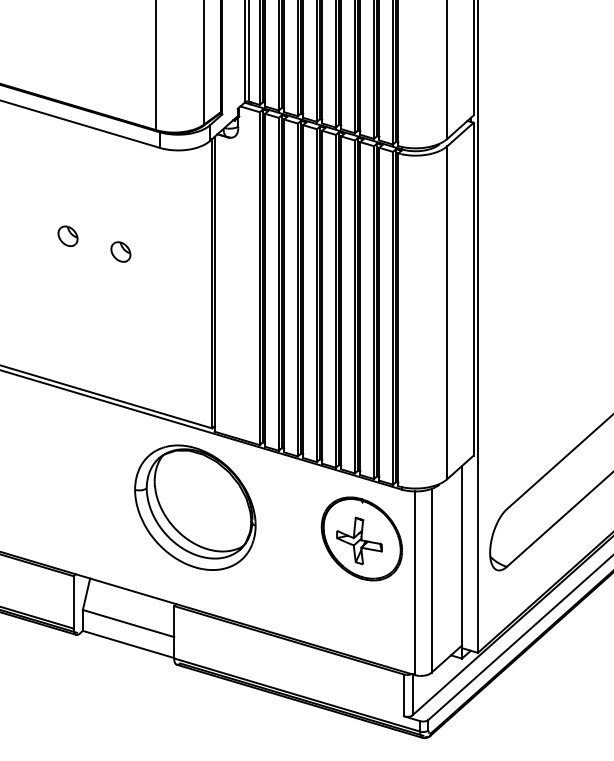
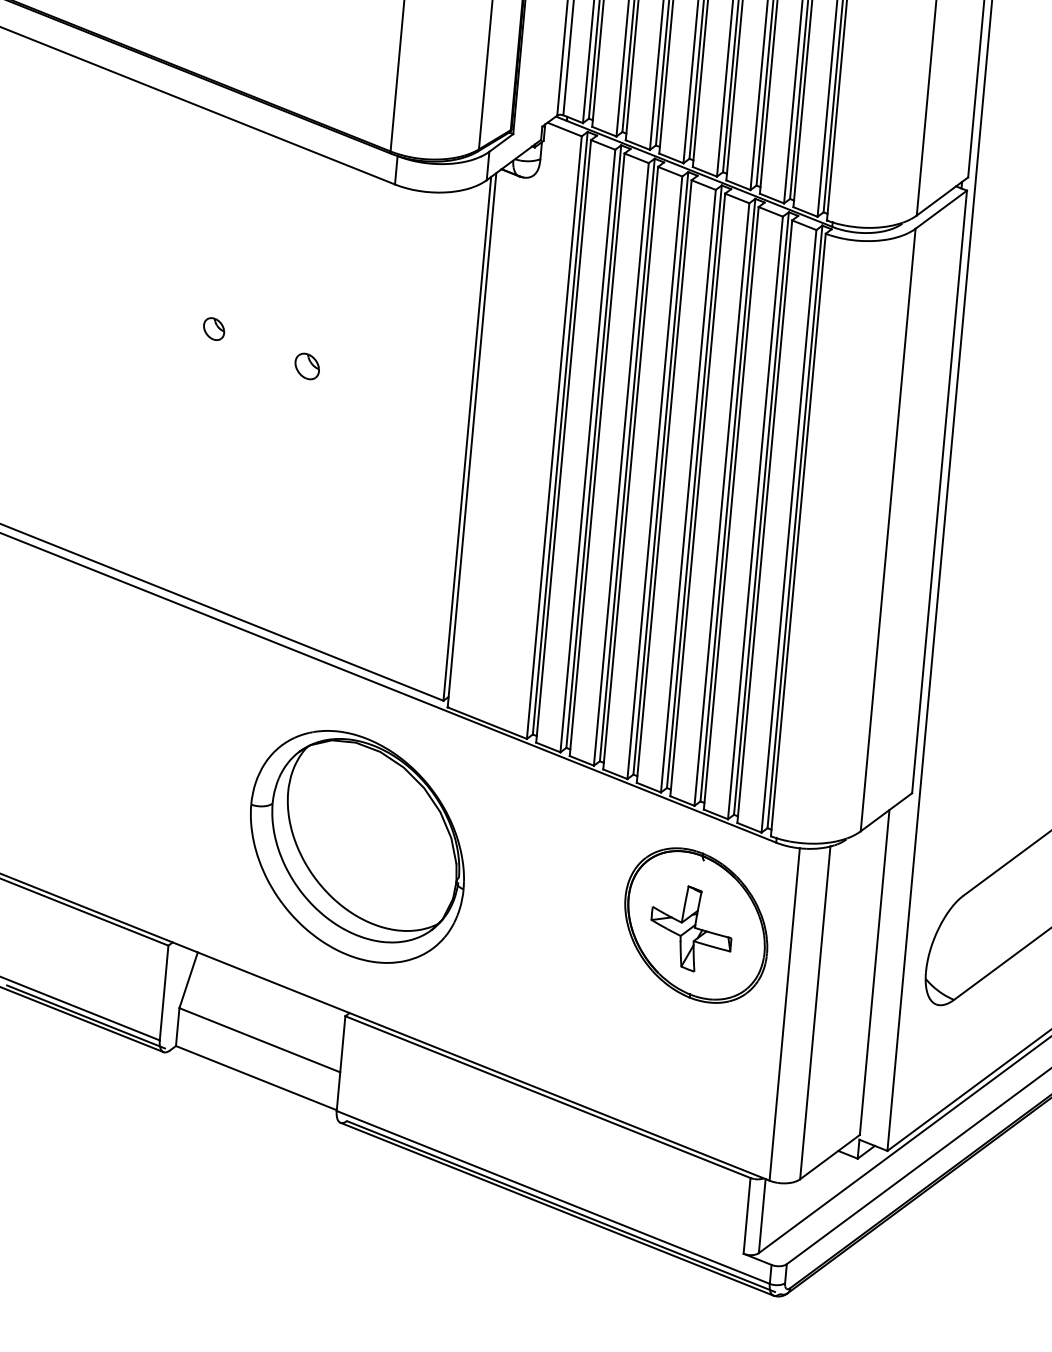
part: (67, 235) -> (213, 327), size x0.6
part: (120, 251) -> (306, 365), size x0.7
part: (195, 507) -> (357, 846), moved

